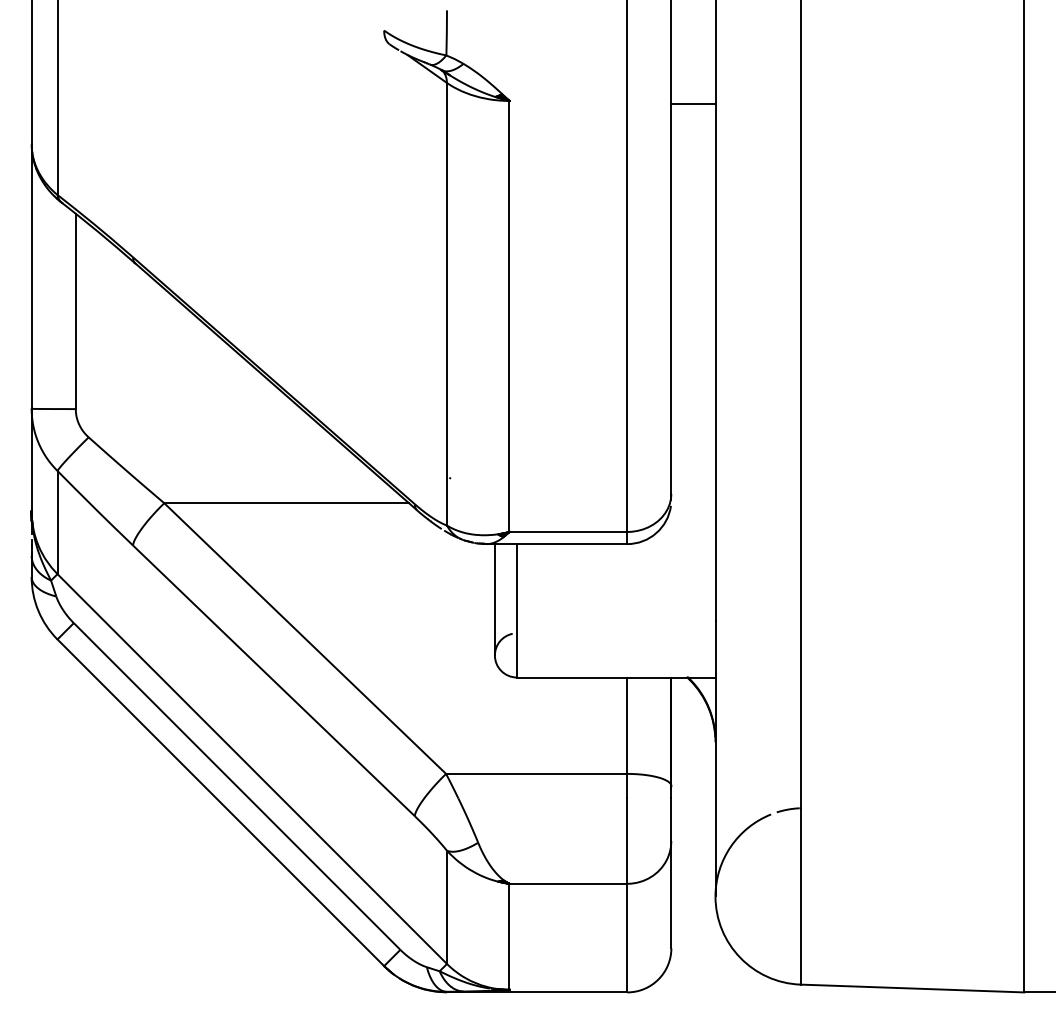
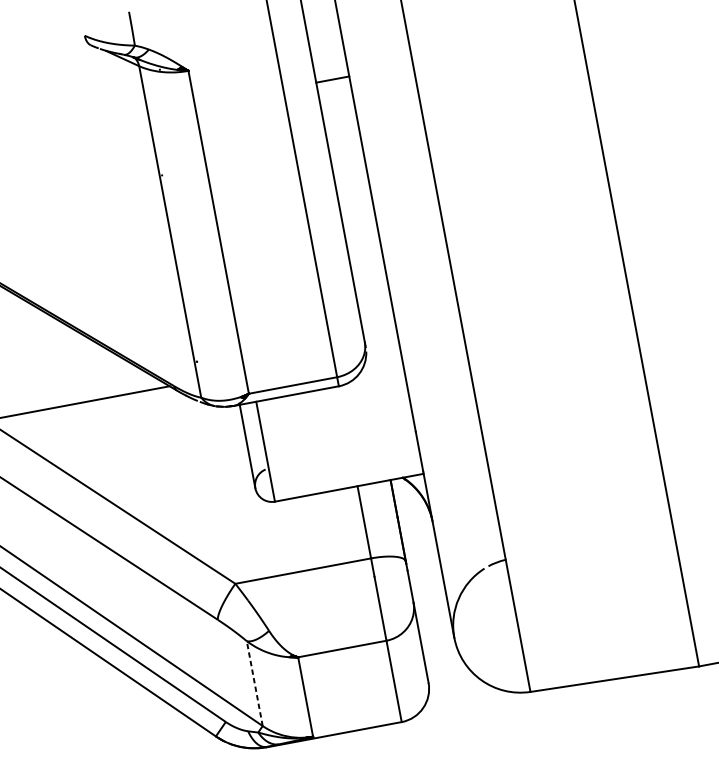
line: (693, 103) -> (332, 79), moved
line: (447, 907) -> (255, 683), solid -> dashed

